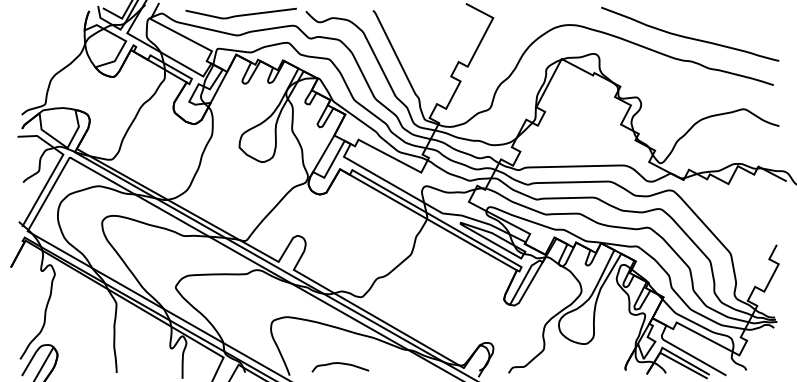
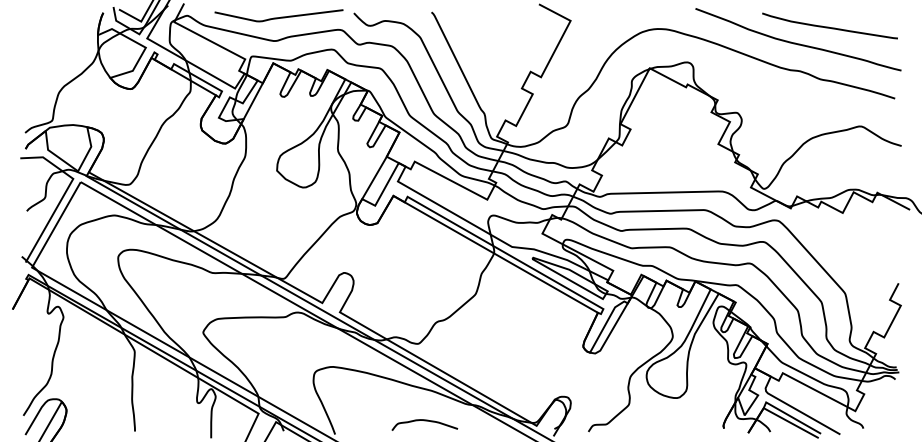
curve: (716, 22) -> (828, 26), added
curve: (340, 364) -> (424, 421), moved

